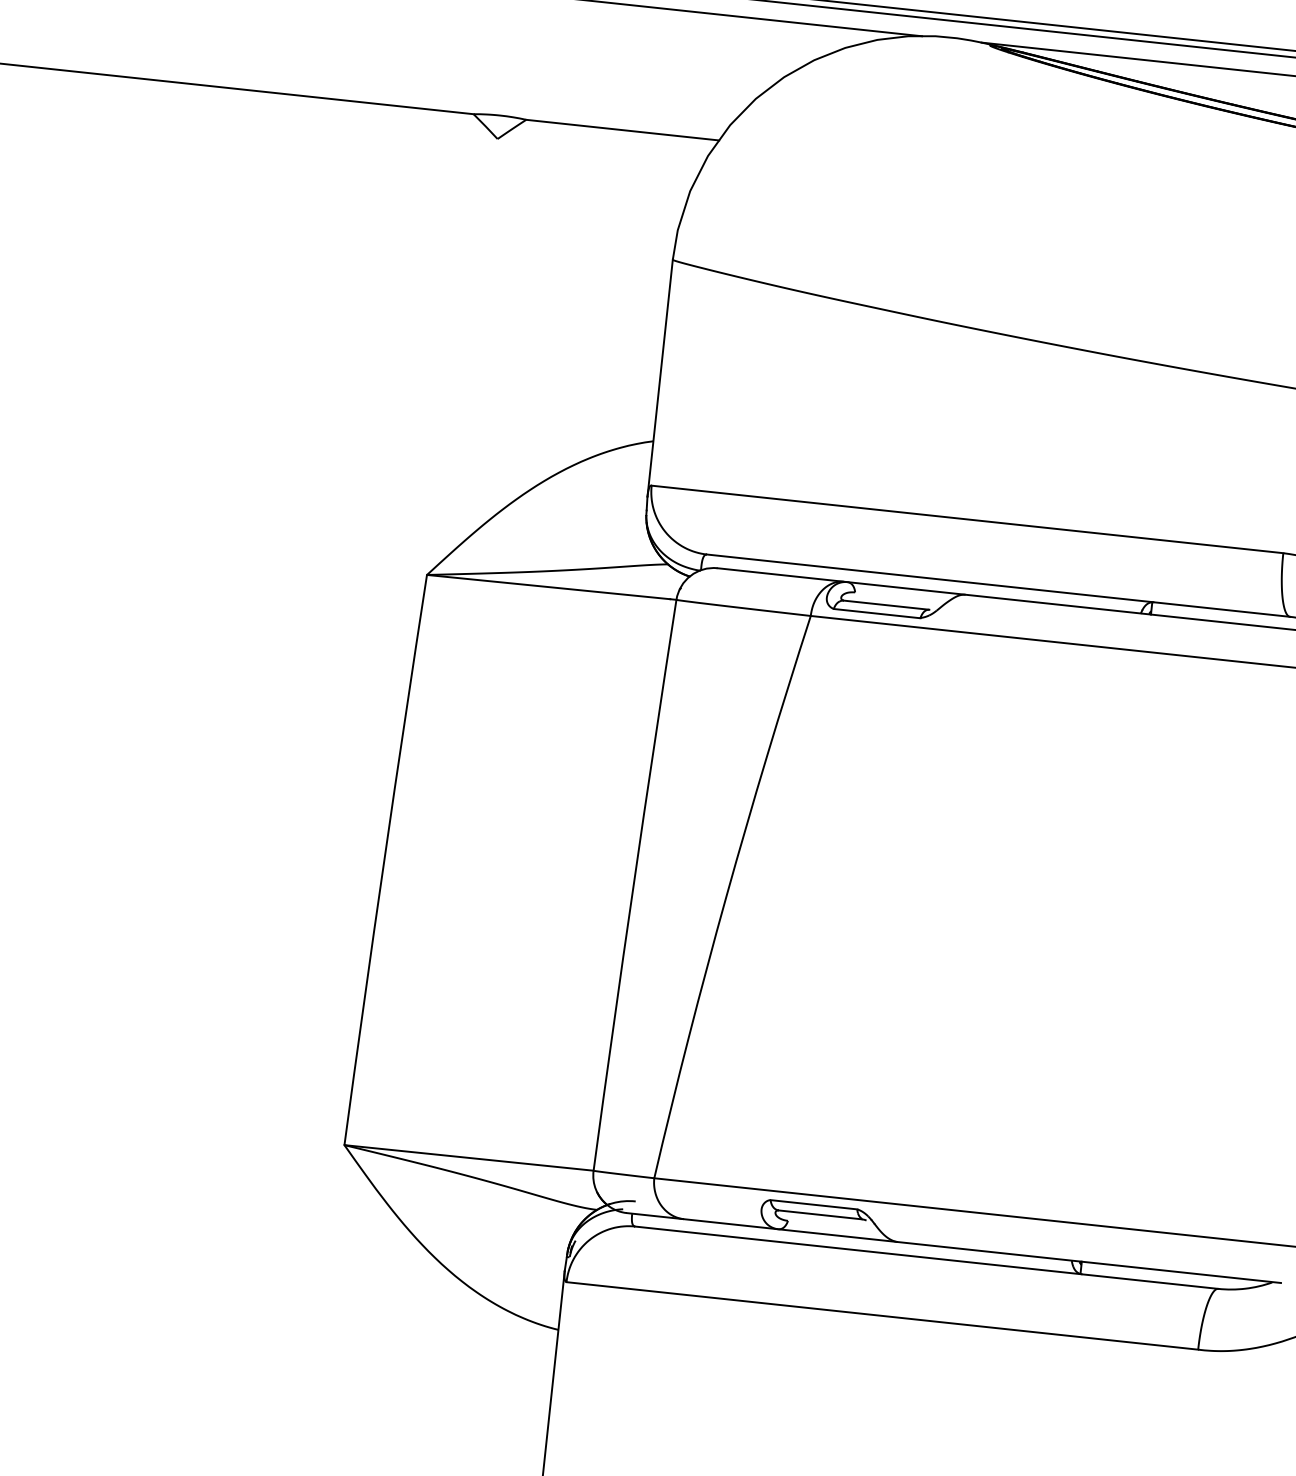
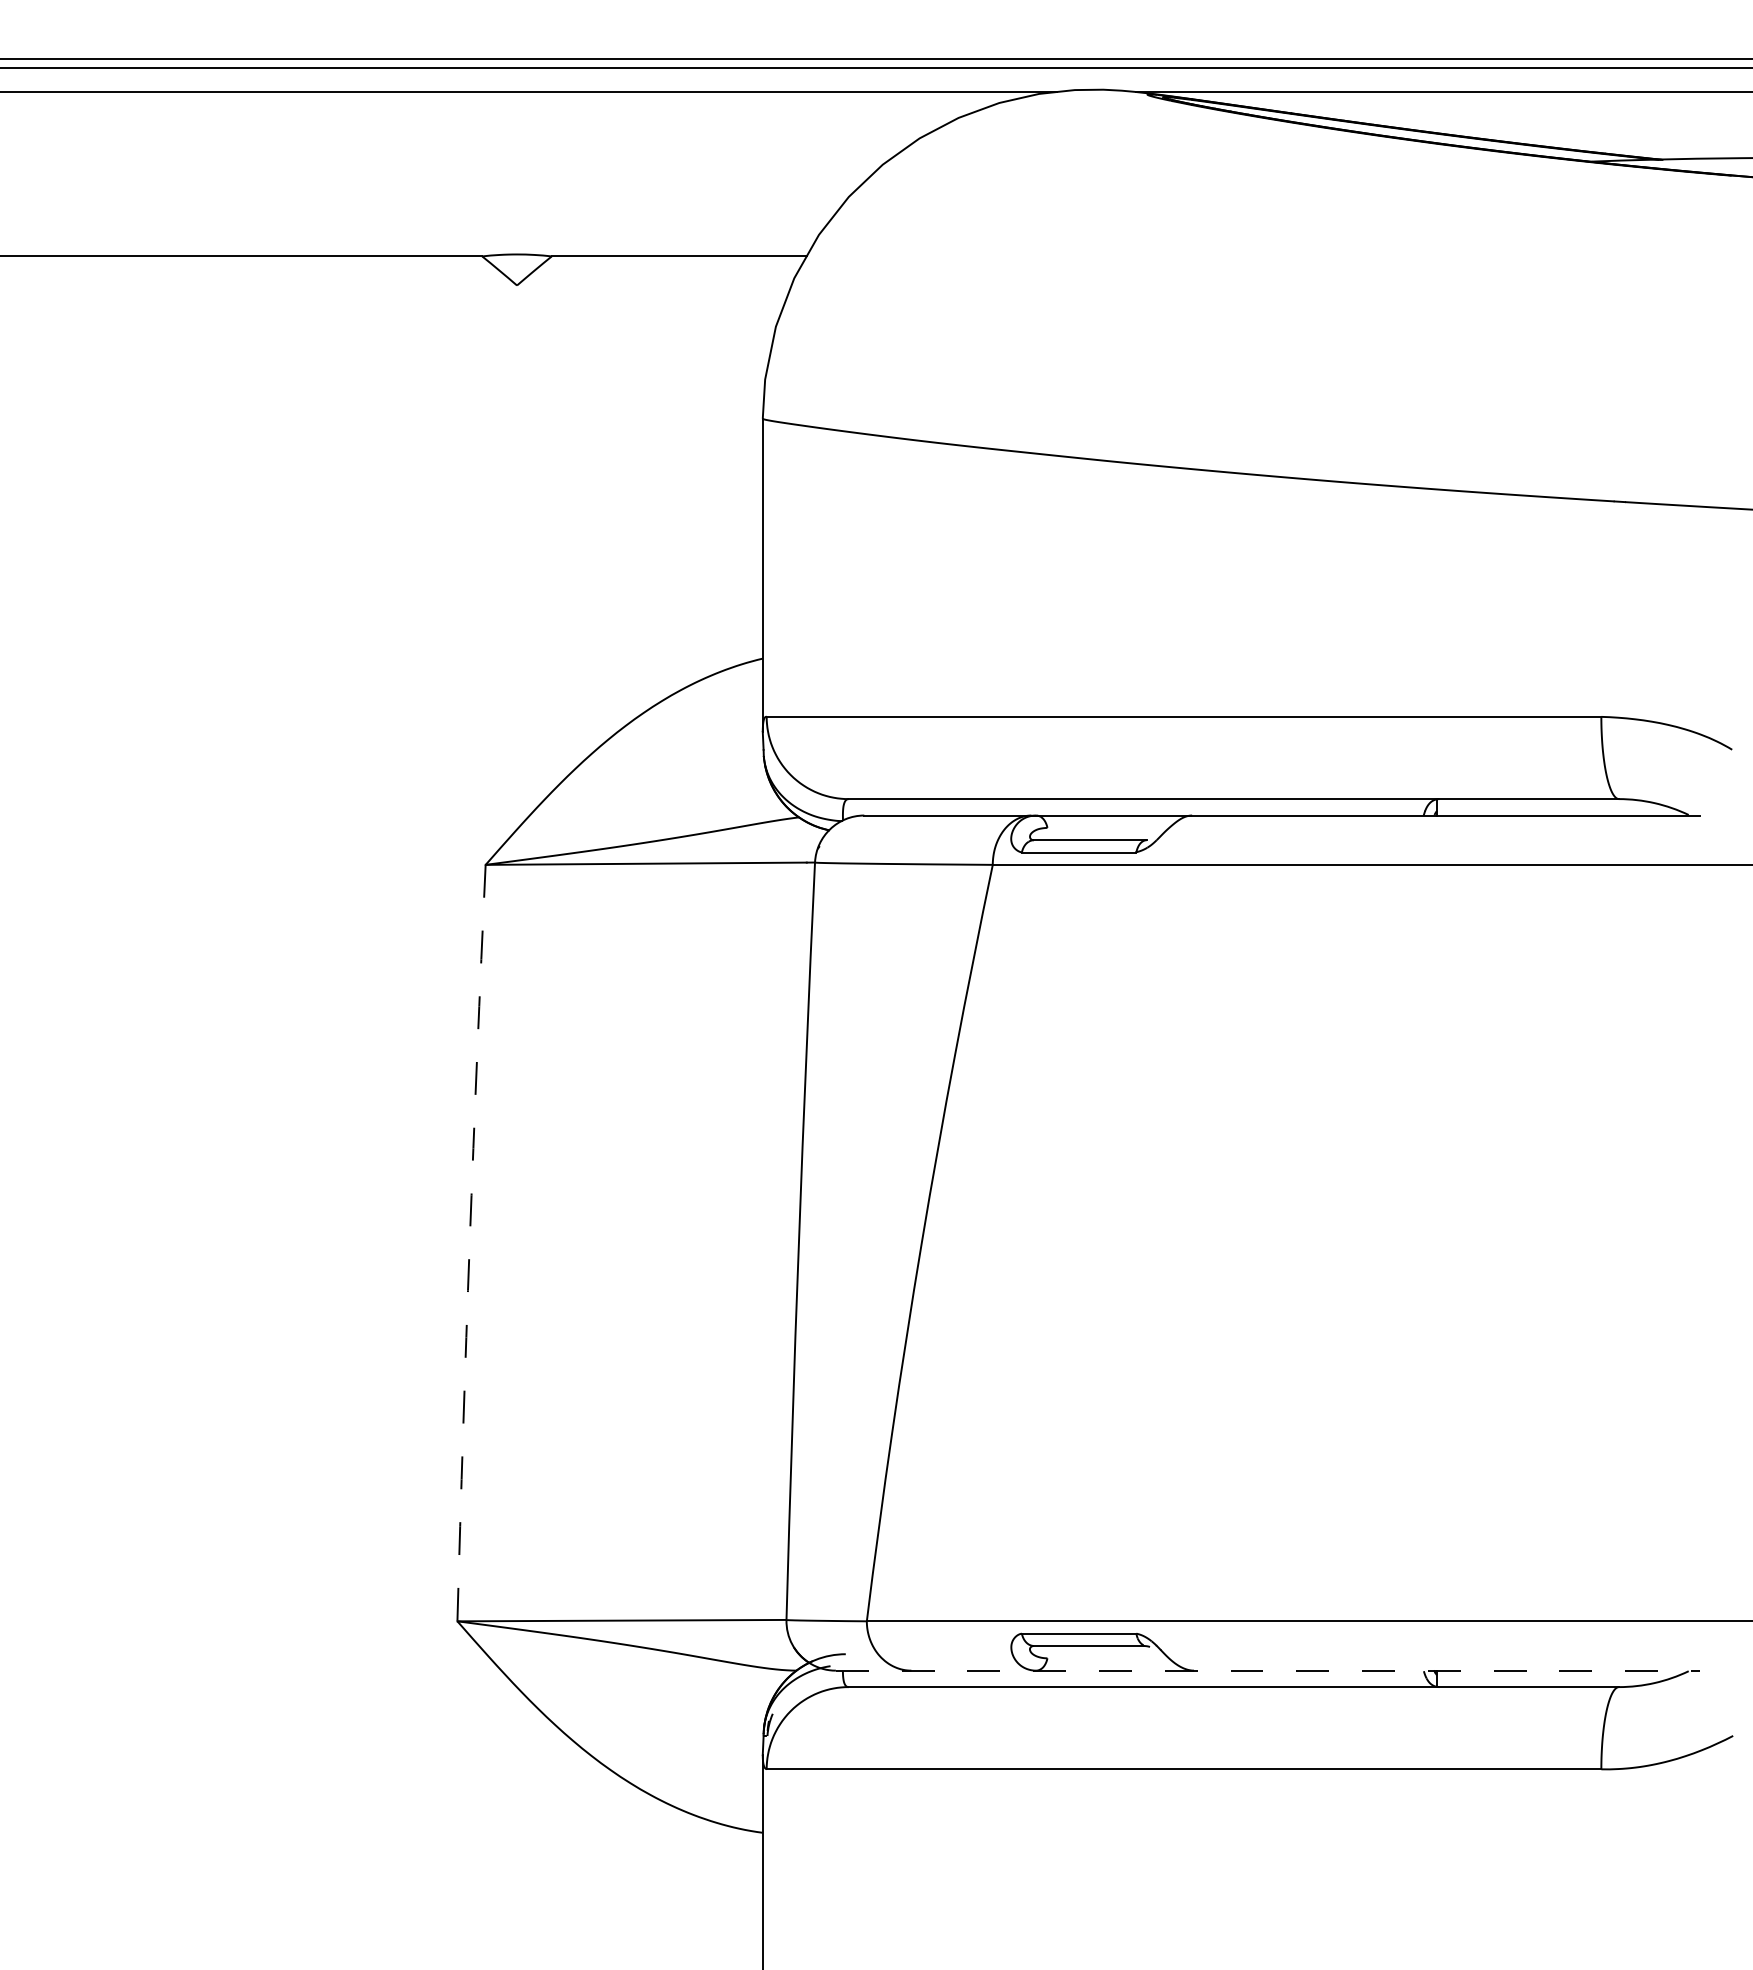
arc: (384, 860) -> (469, 1243), solid -> dashed
line: (954, 1247) -> (1268, 1670), solid -> dashed

